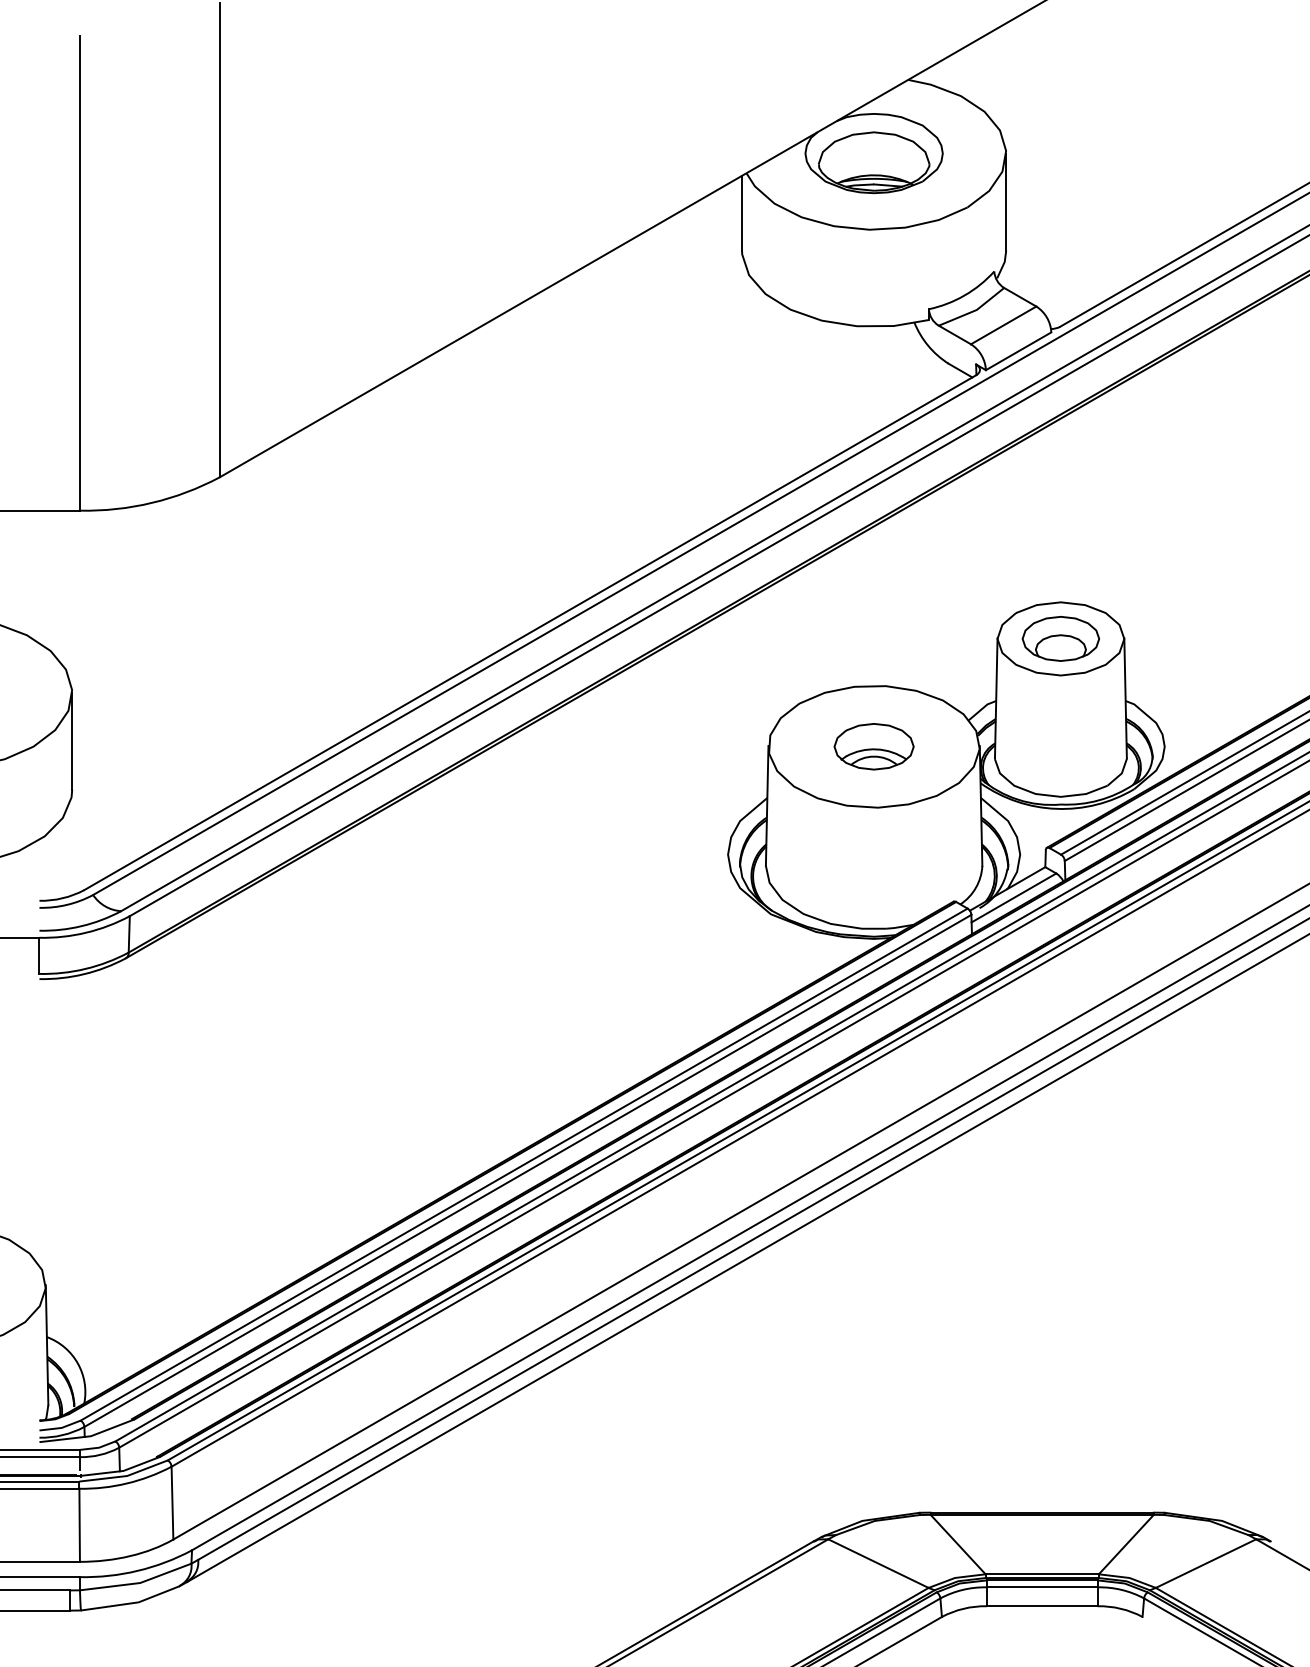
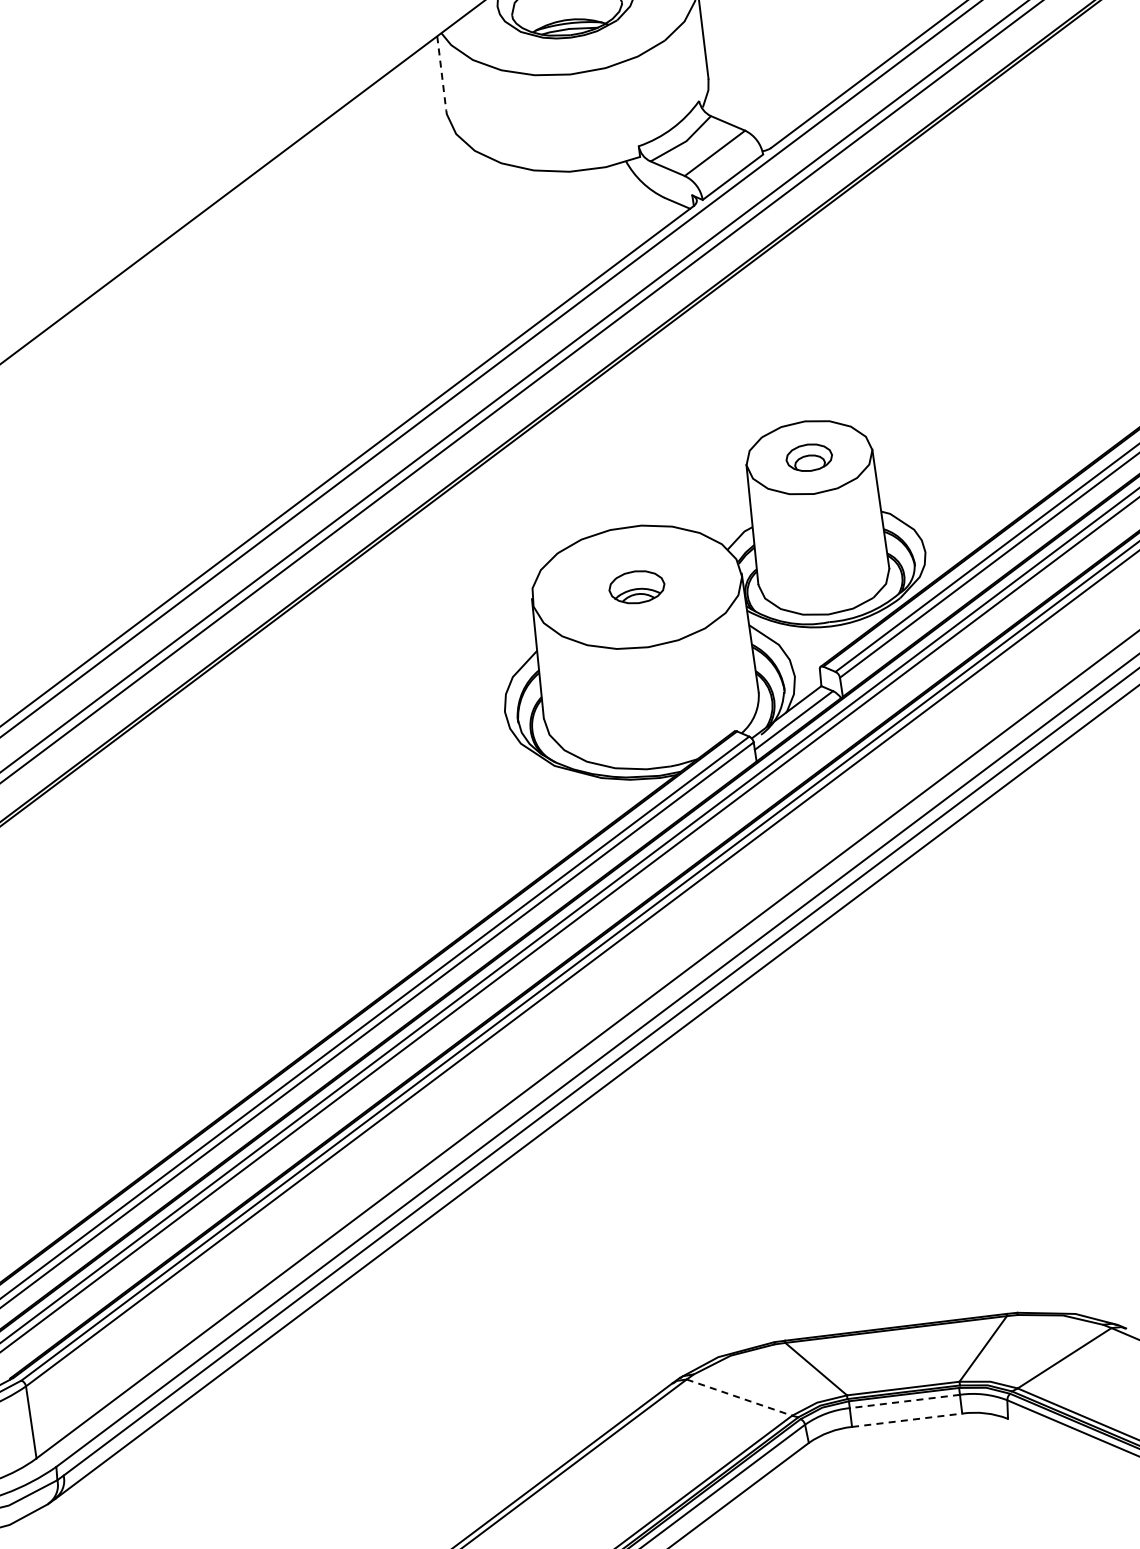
line: (742, 213) -> (442, 73), solid -> dashed
part: (1060, 638) -> (808, 457), size x0.6
part: (873, 746) -> (636, 587), size x0.7
line: (878, 1563) -> (739, 1397), solid -> dashed
line: (1041, 1587) -> (904, 1401), solid -> dashed
line: (1042, 1606) -> (907, 1420), solid -> dashed

